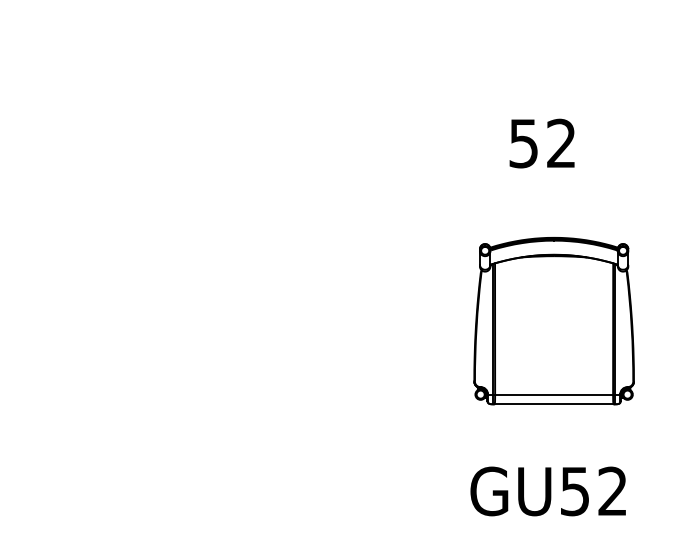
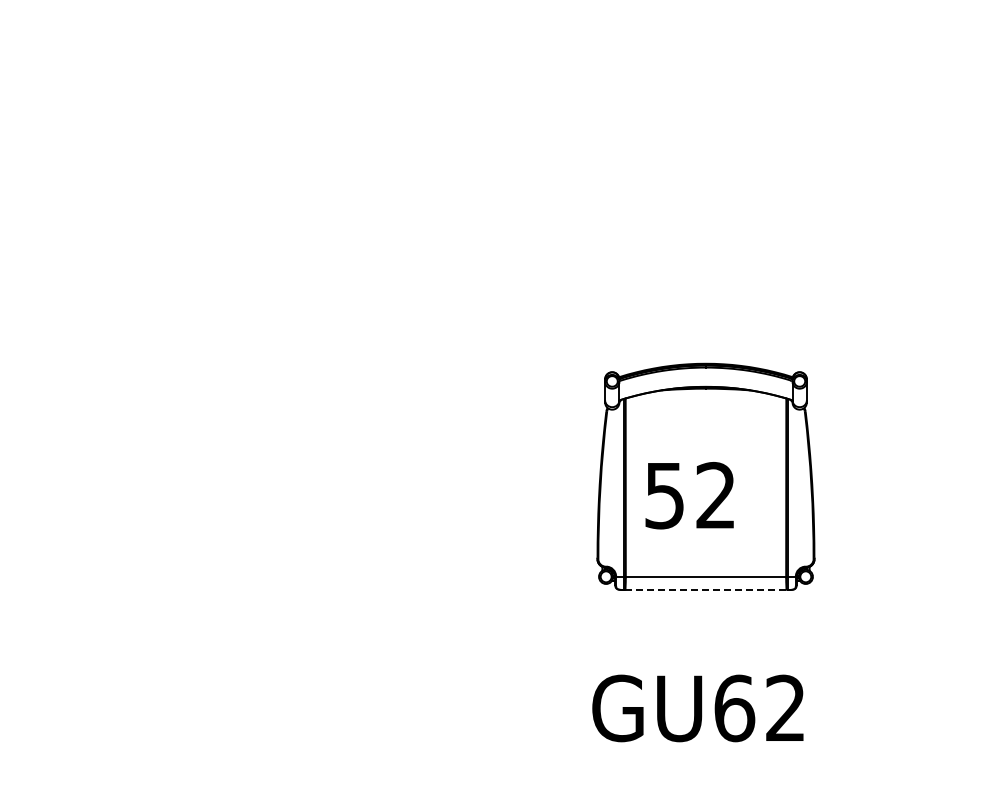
text: (541, 143) -> (689, 495), moved
line: (553, 404) -> (705, 590), solid -> dashed
text: (575, 491) -> (734, 708), GU52 -> GU62

